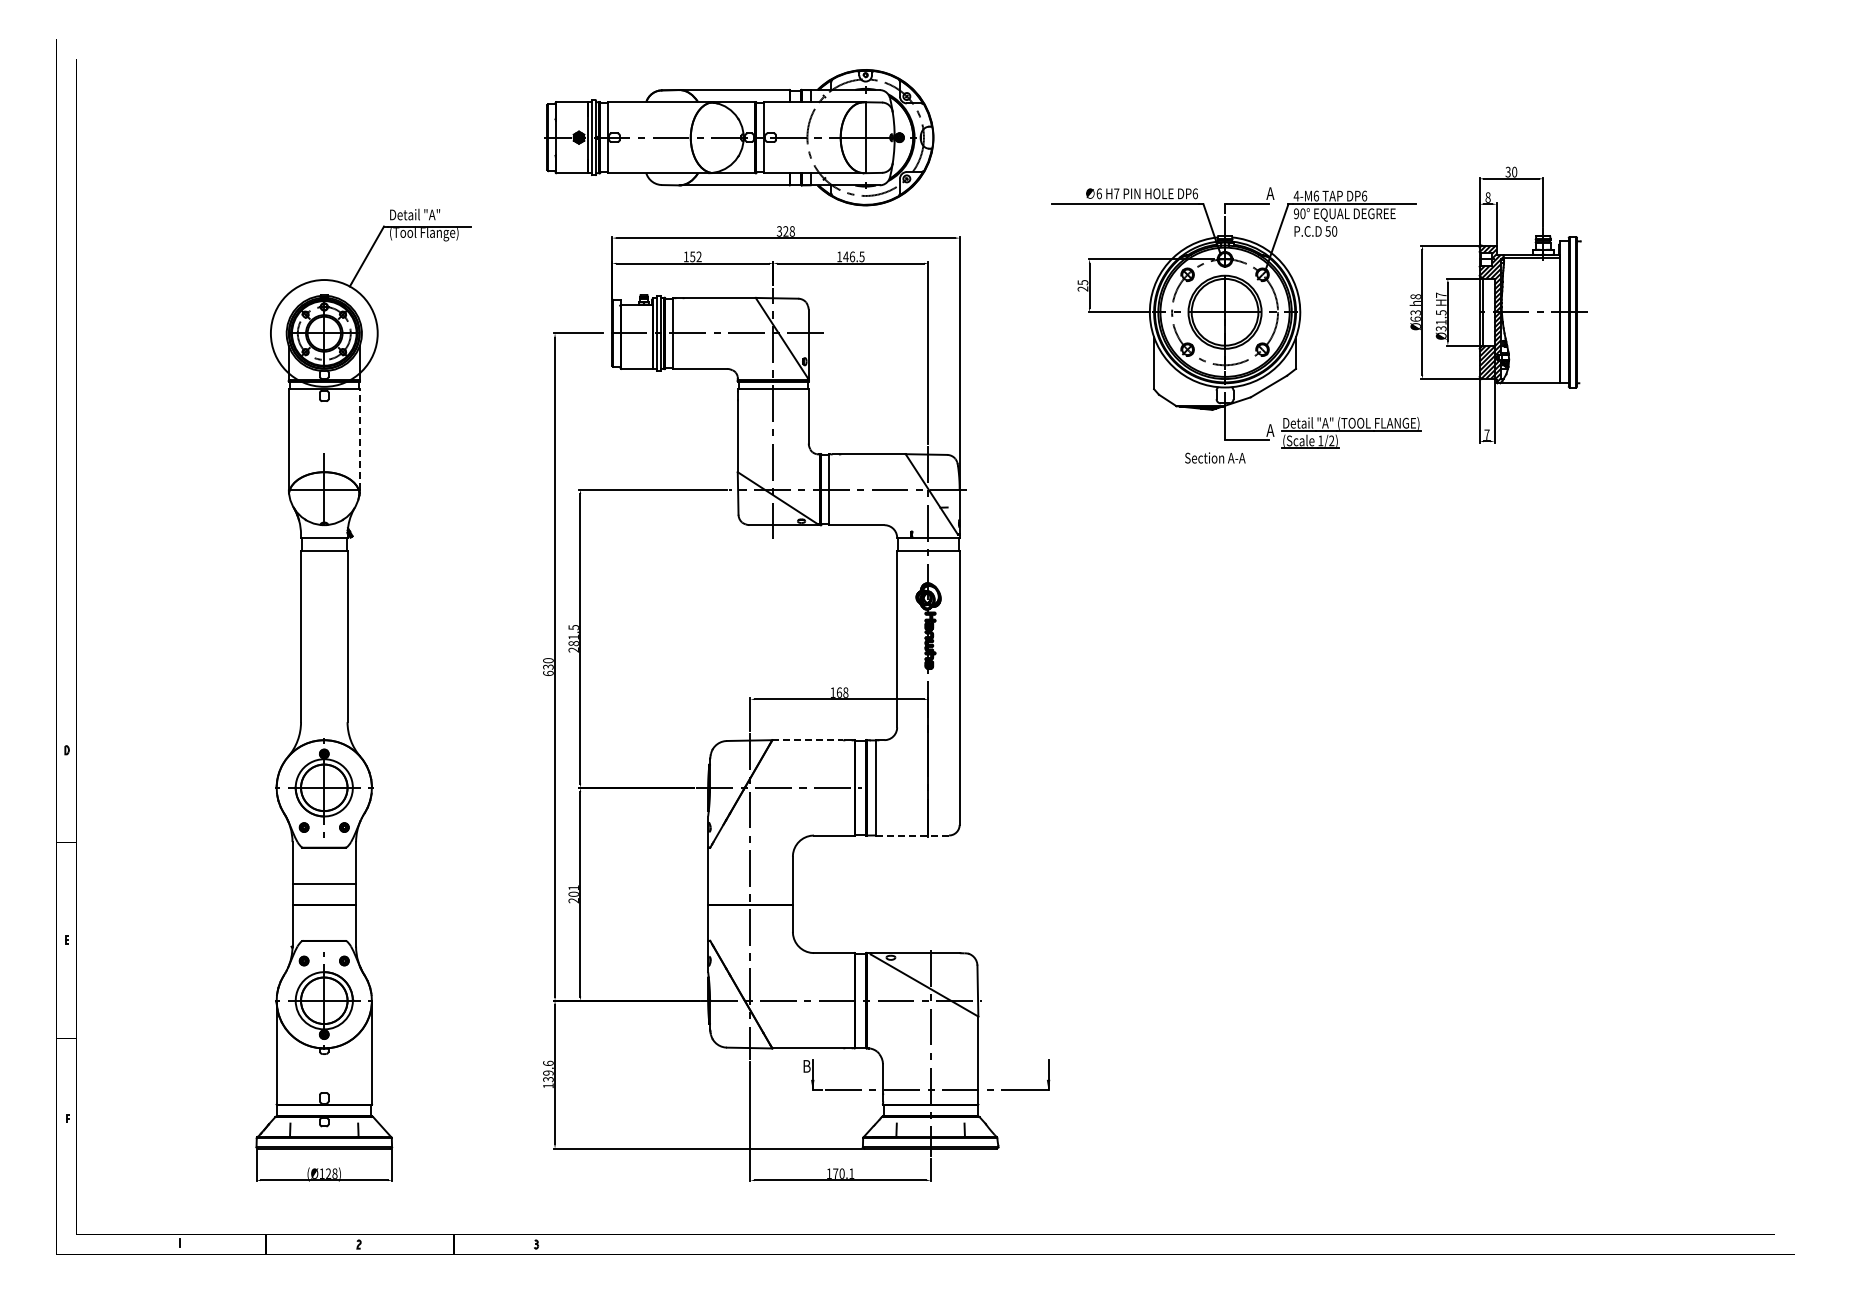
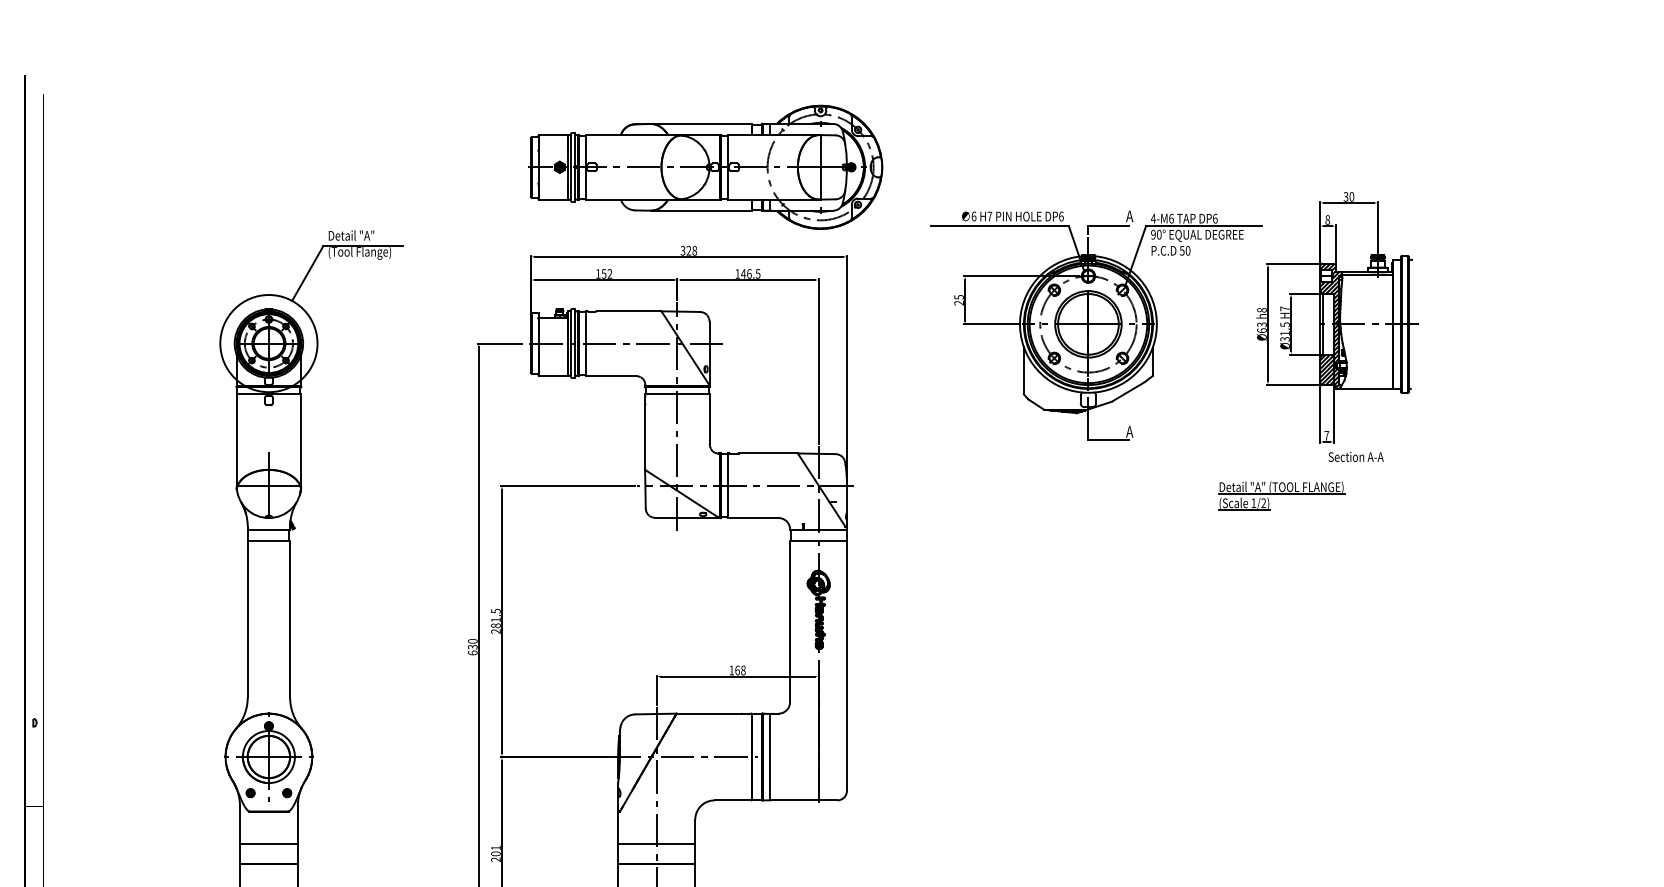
part: (739, 137) -> (705, 167), moved
part: (1351, 432) -> (1281, 495), moved
line: (359, 438) -> (300, 439), dashed -> solid
text: (1215, 457) -> (1356, 456), moved
line: (808, 740) -> (709, 713), dashed -> solid
line: (912, 835) -> (804, 800), dashed -> solid
line: (750, 883) -> (656, 844), added

